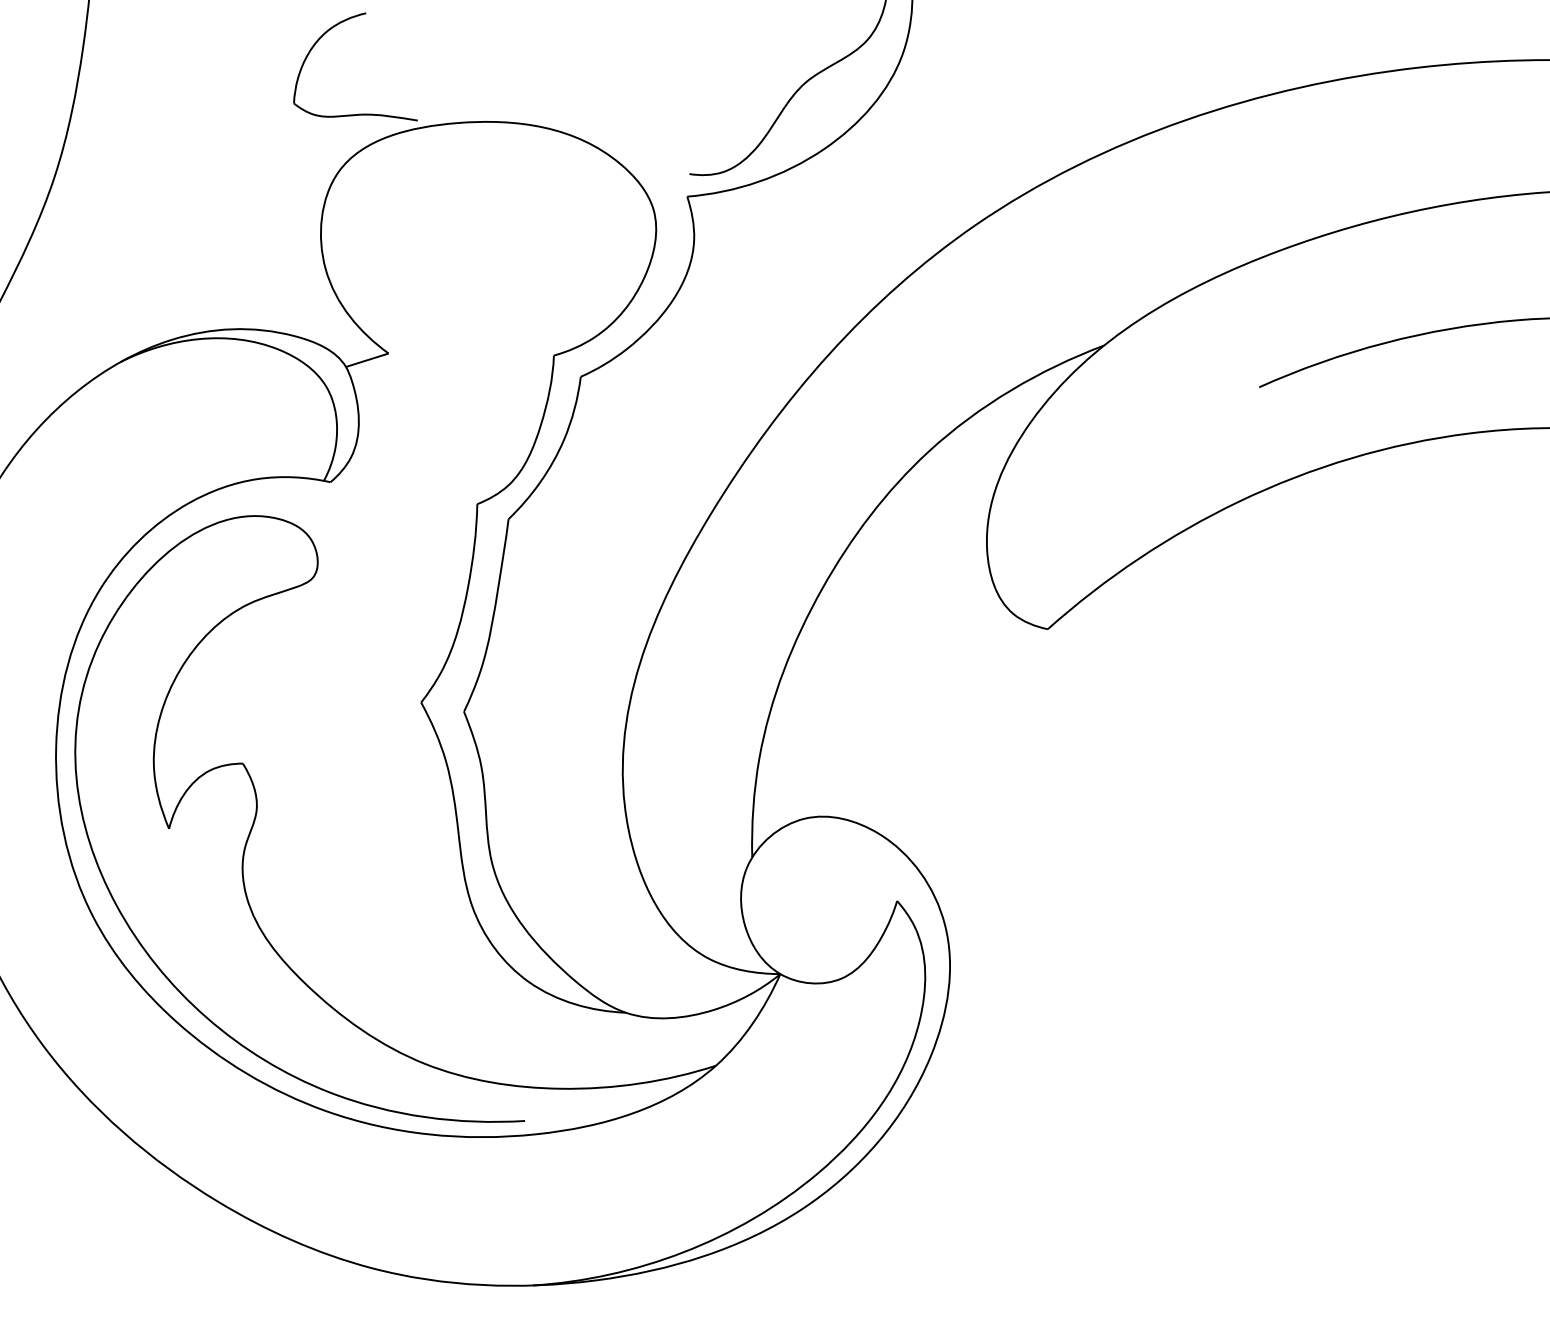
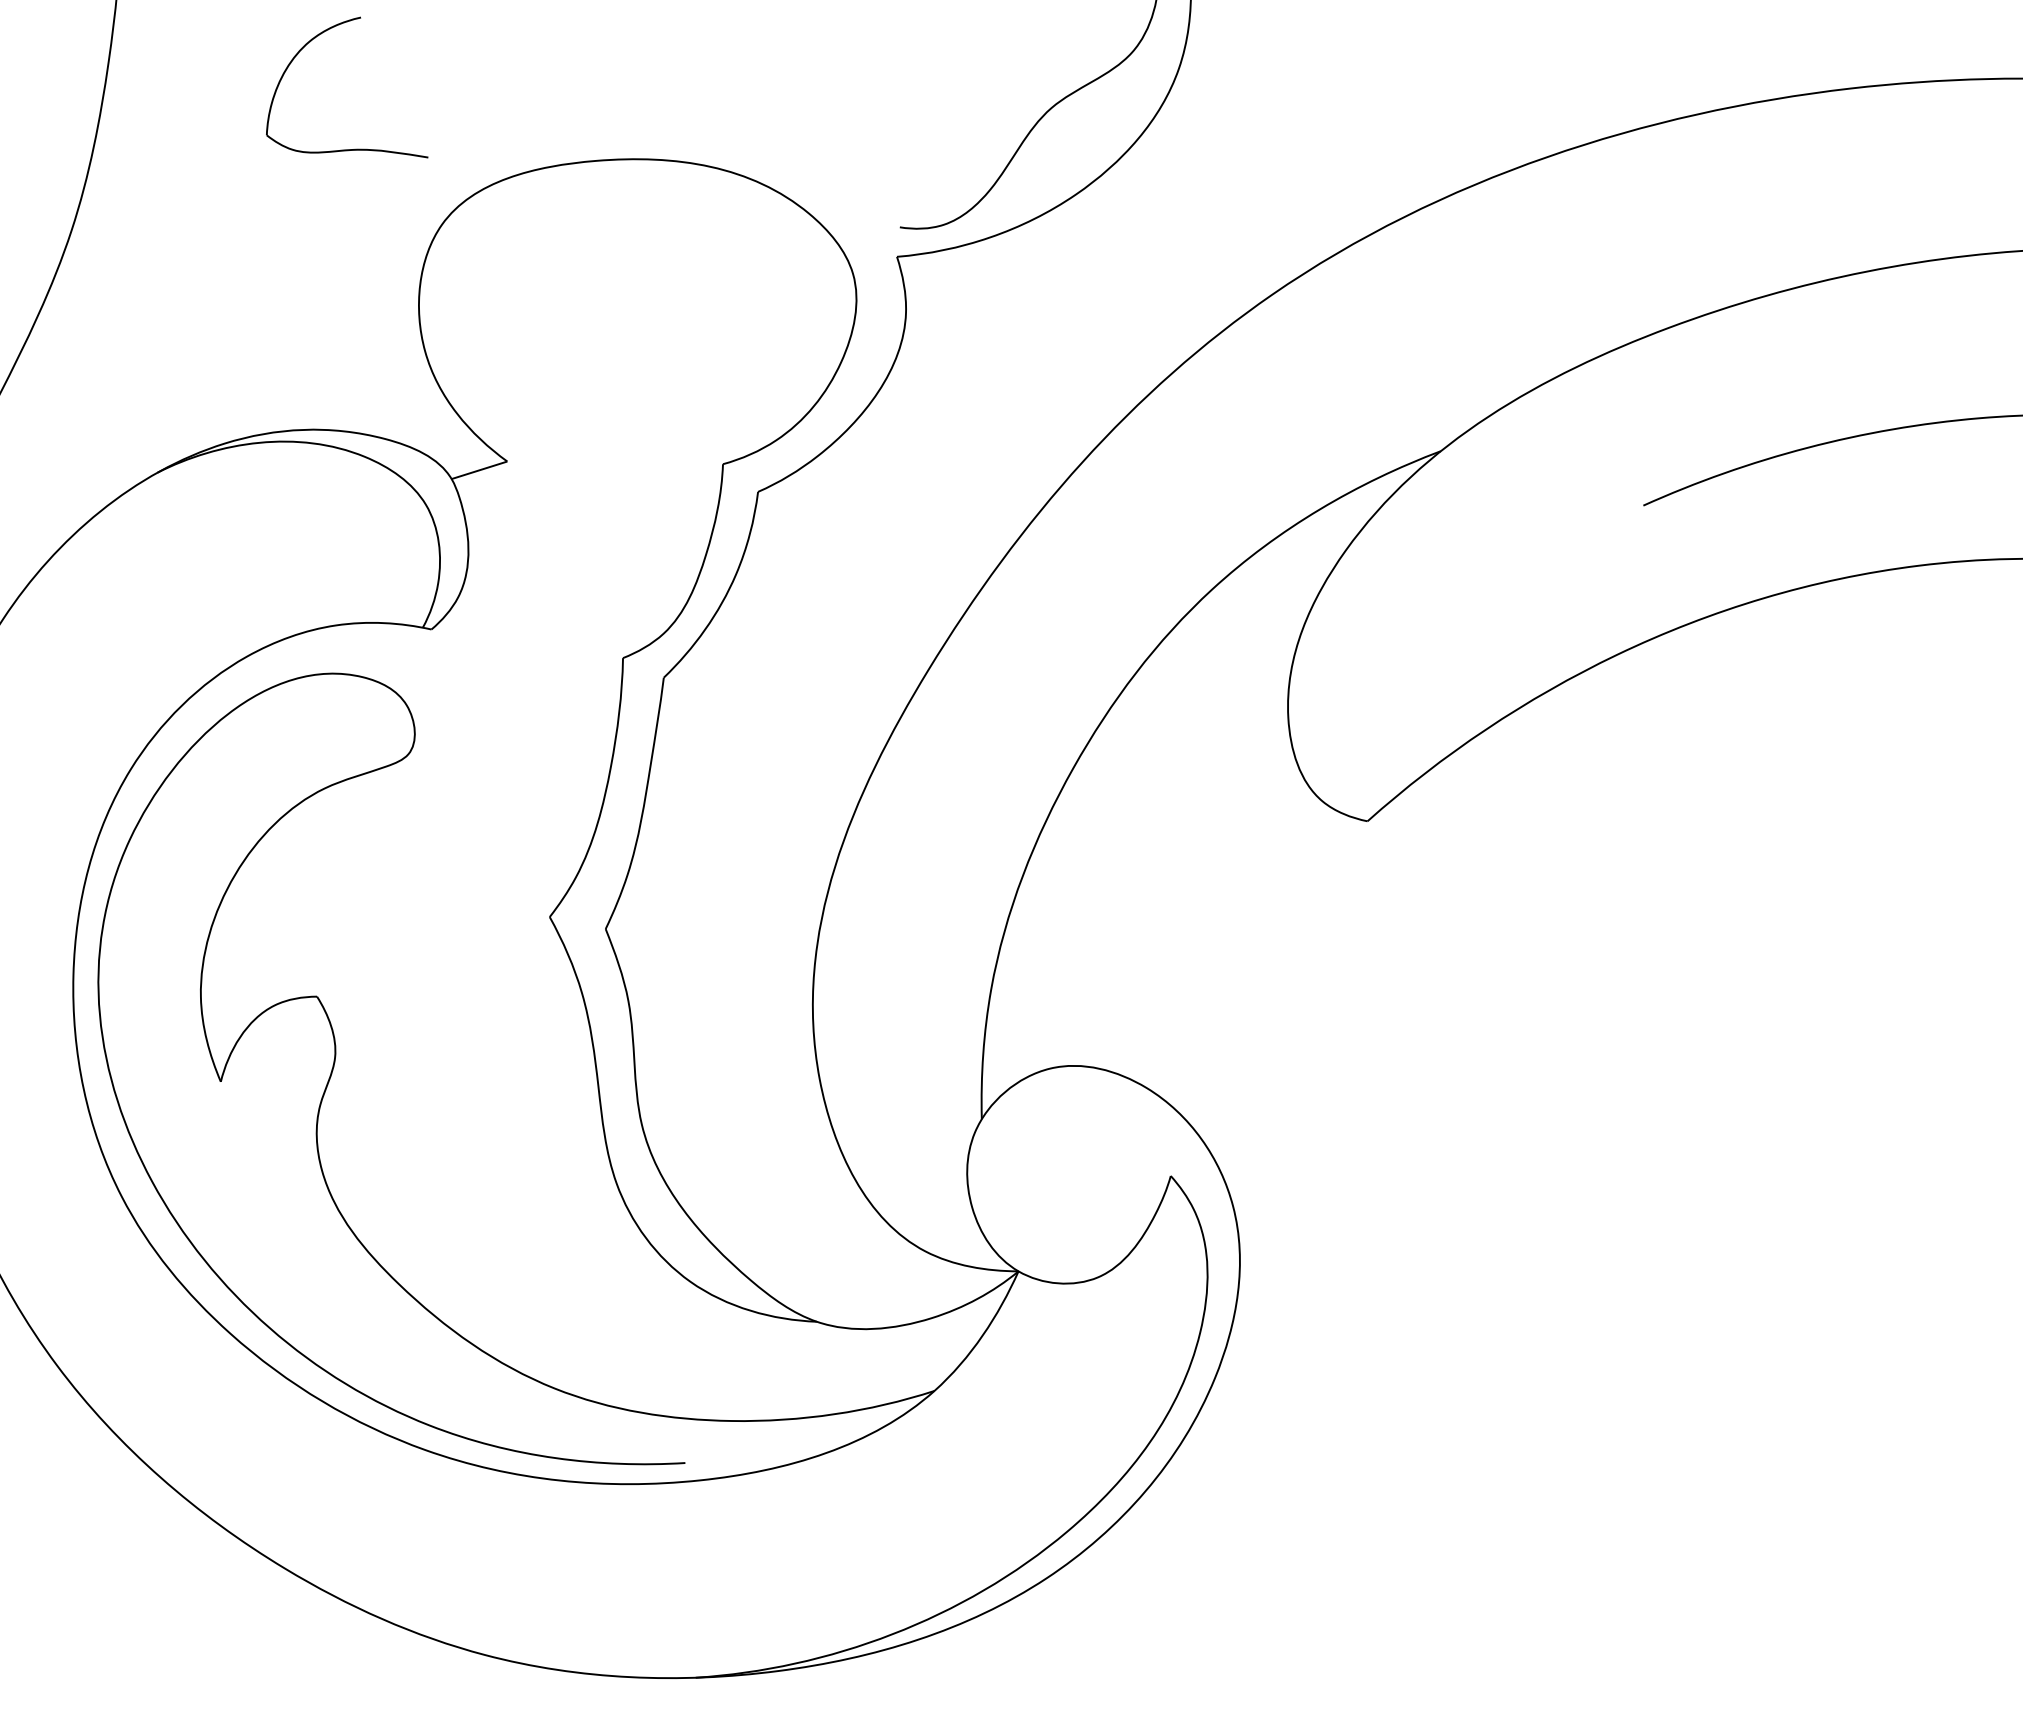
part: (327, 32) -> (310, 42), moved

